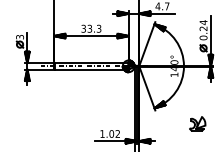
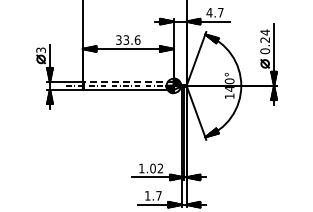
text: (98, 28) -> (137, 39), 33.3 -> 33.6
line: (91, 62) -> (128, 81), solid -> dashed
part: (197, 124) -> (257, 156), removed

